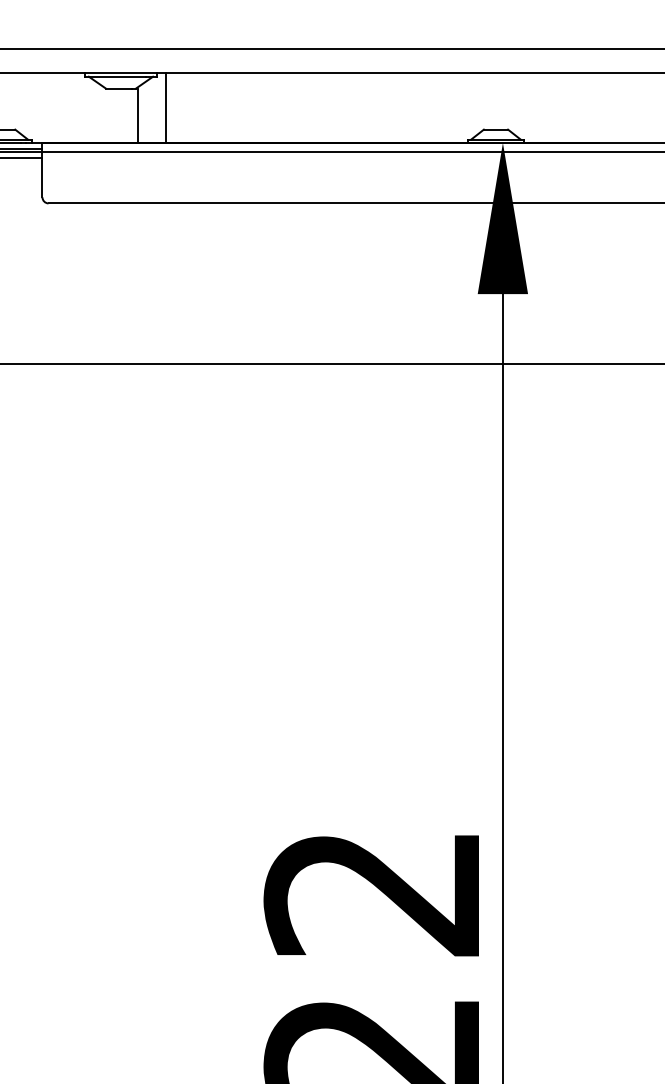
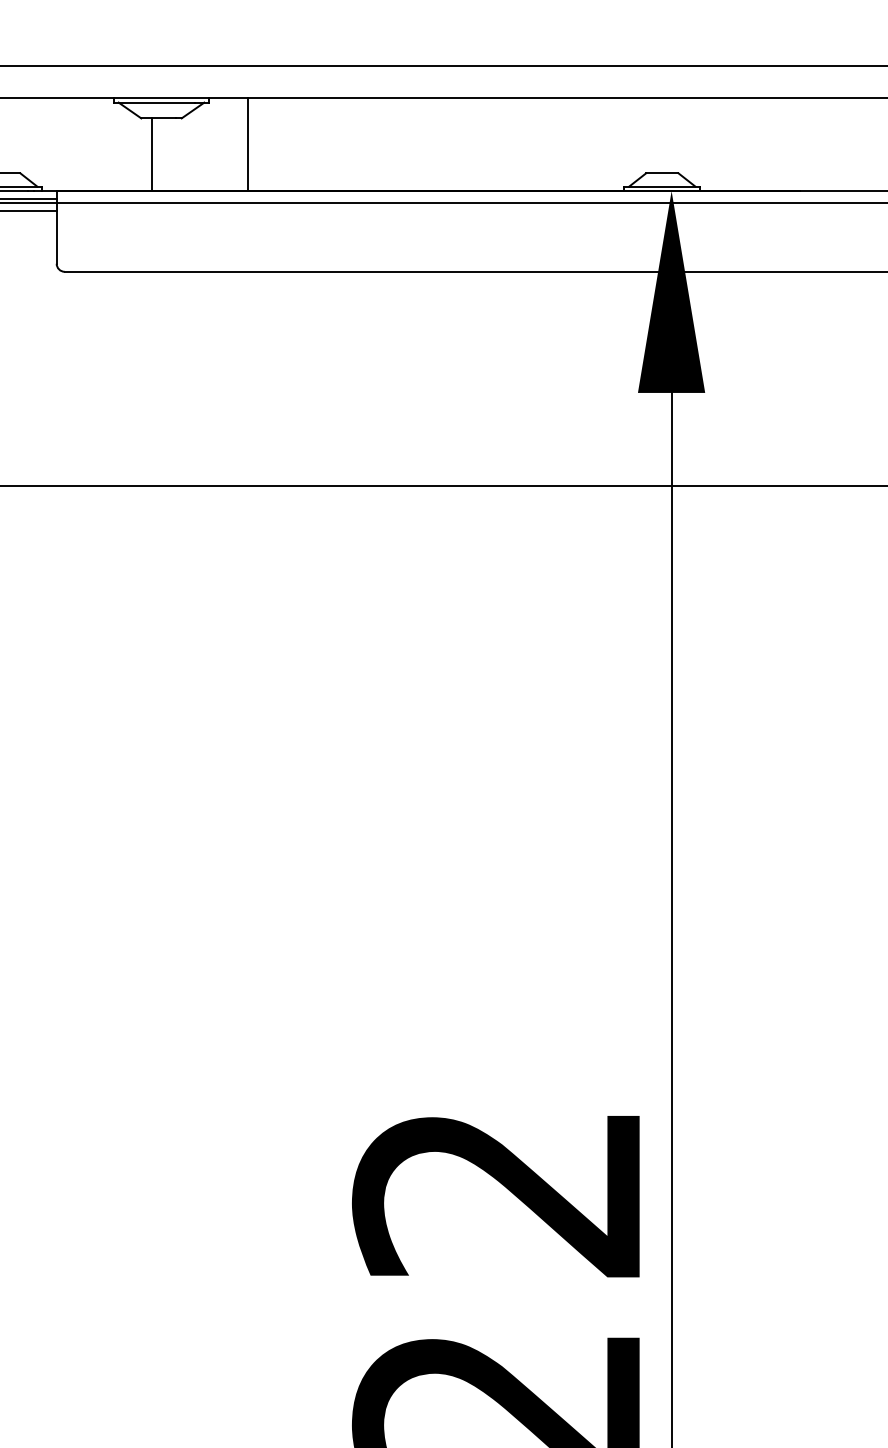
line: (166, 107) -> (249, 143), moved
line: (138, 115) -> (151, 154), moved

